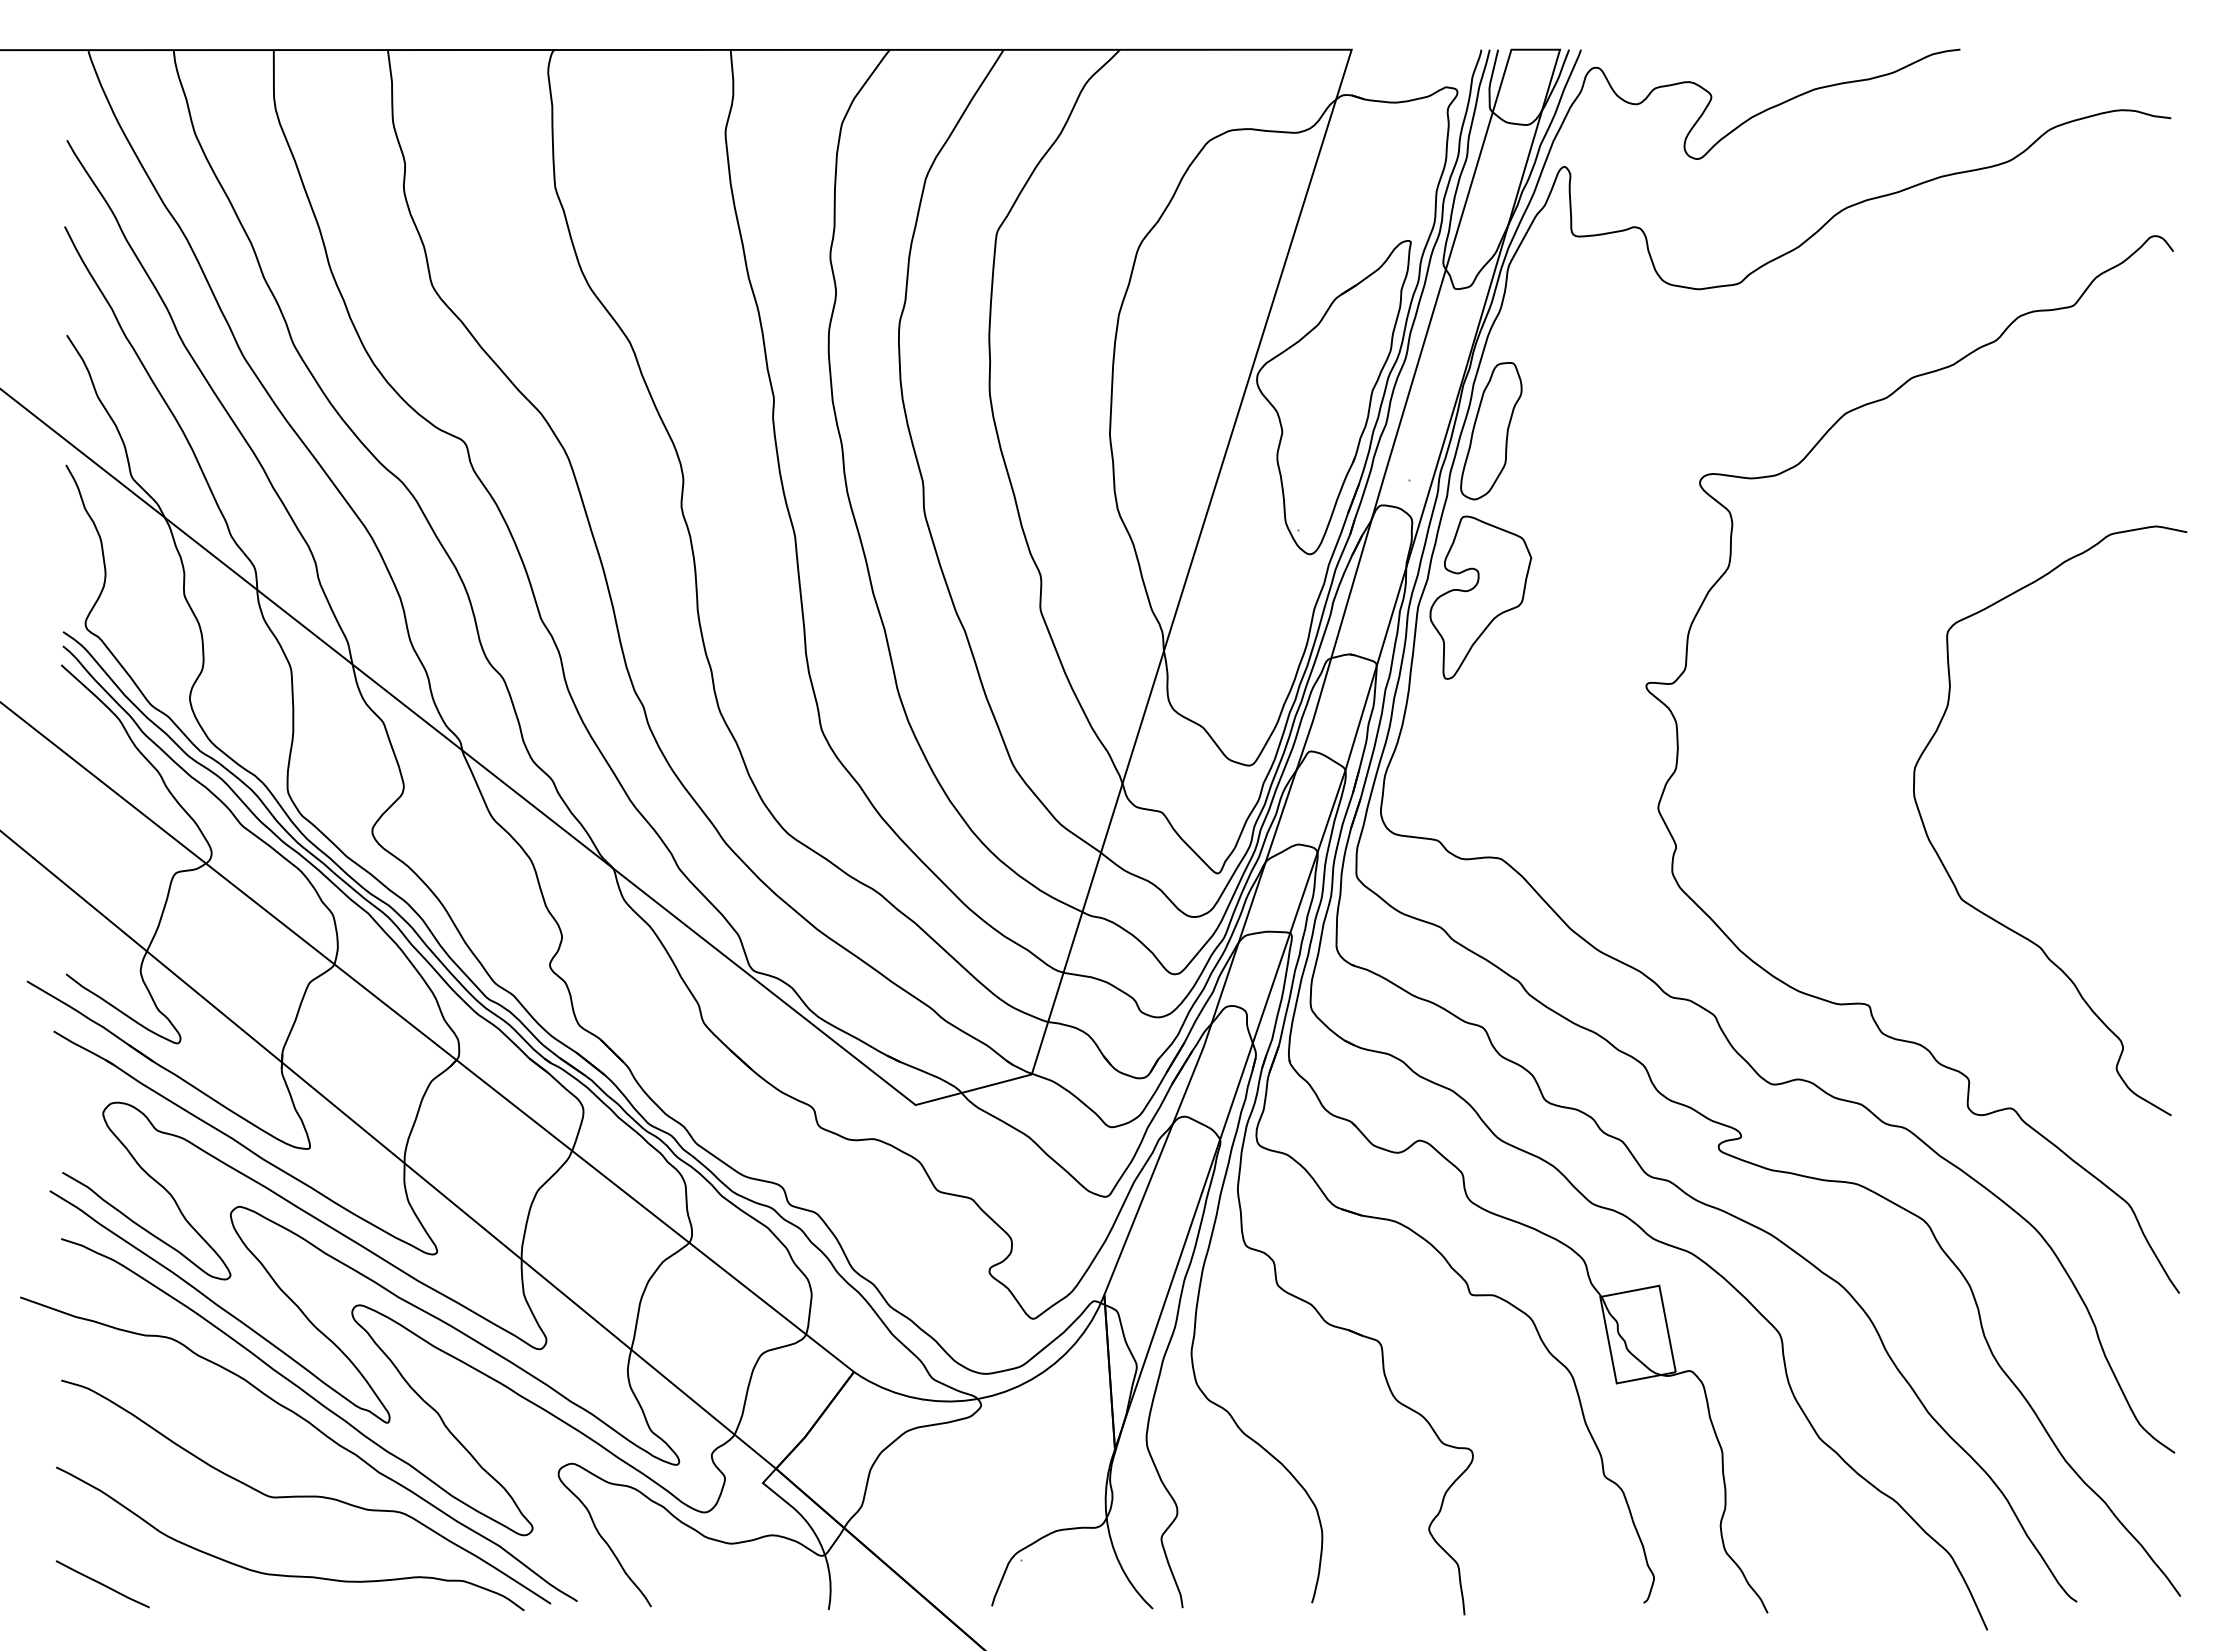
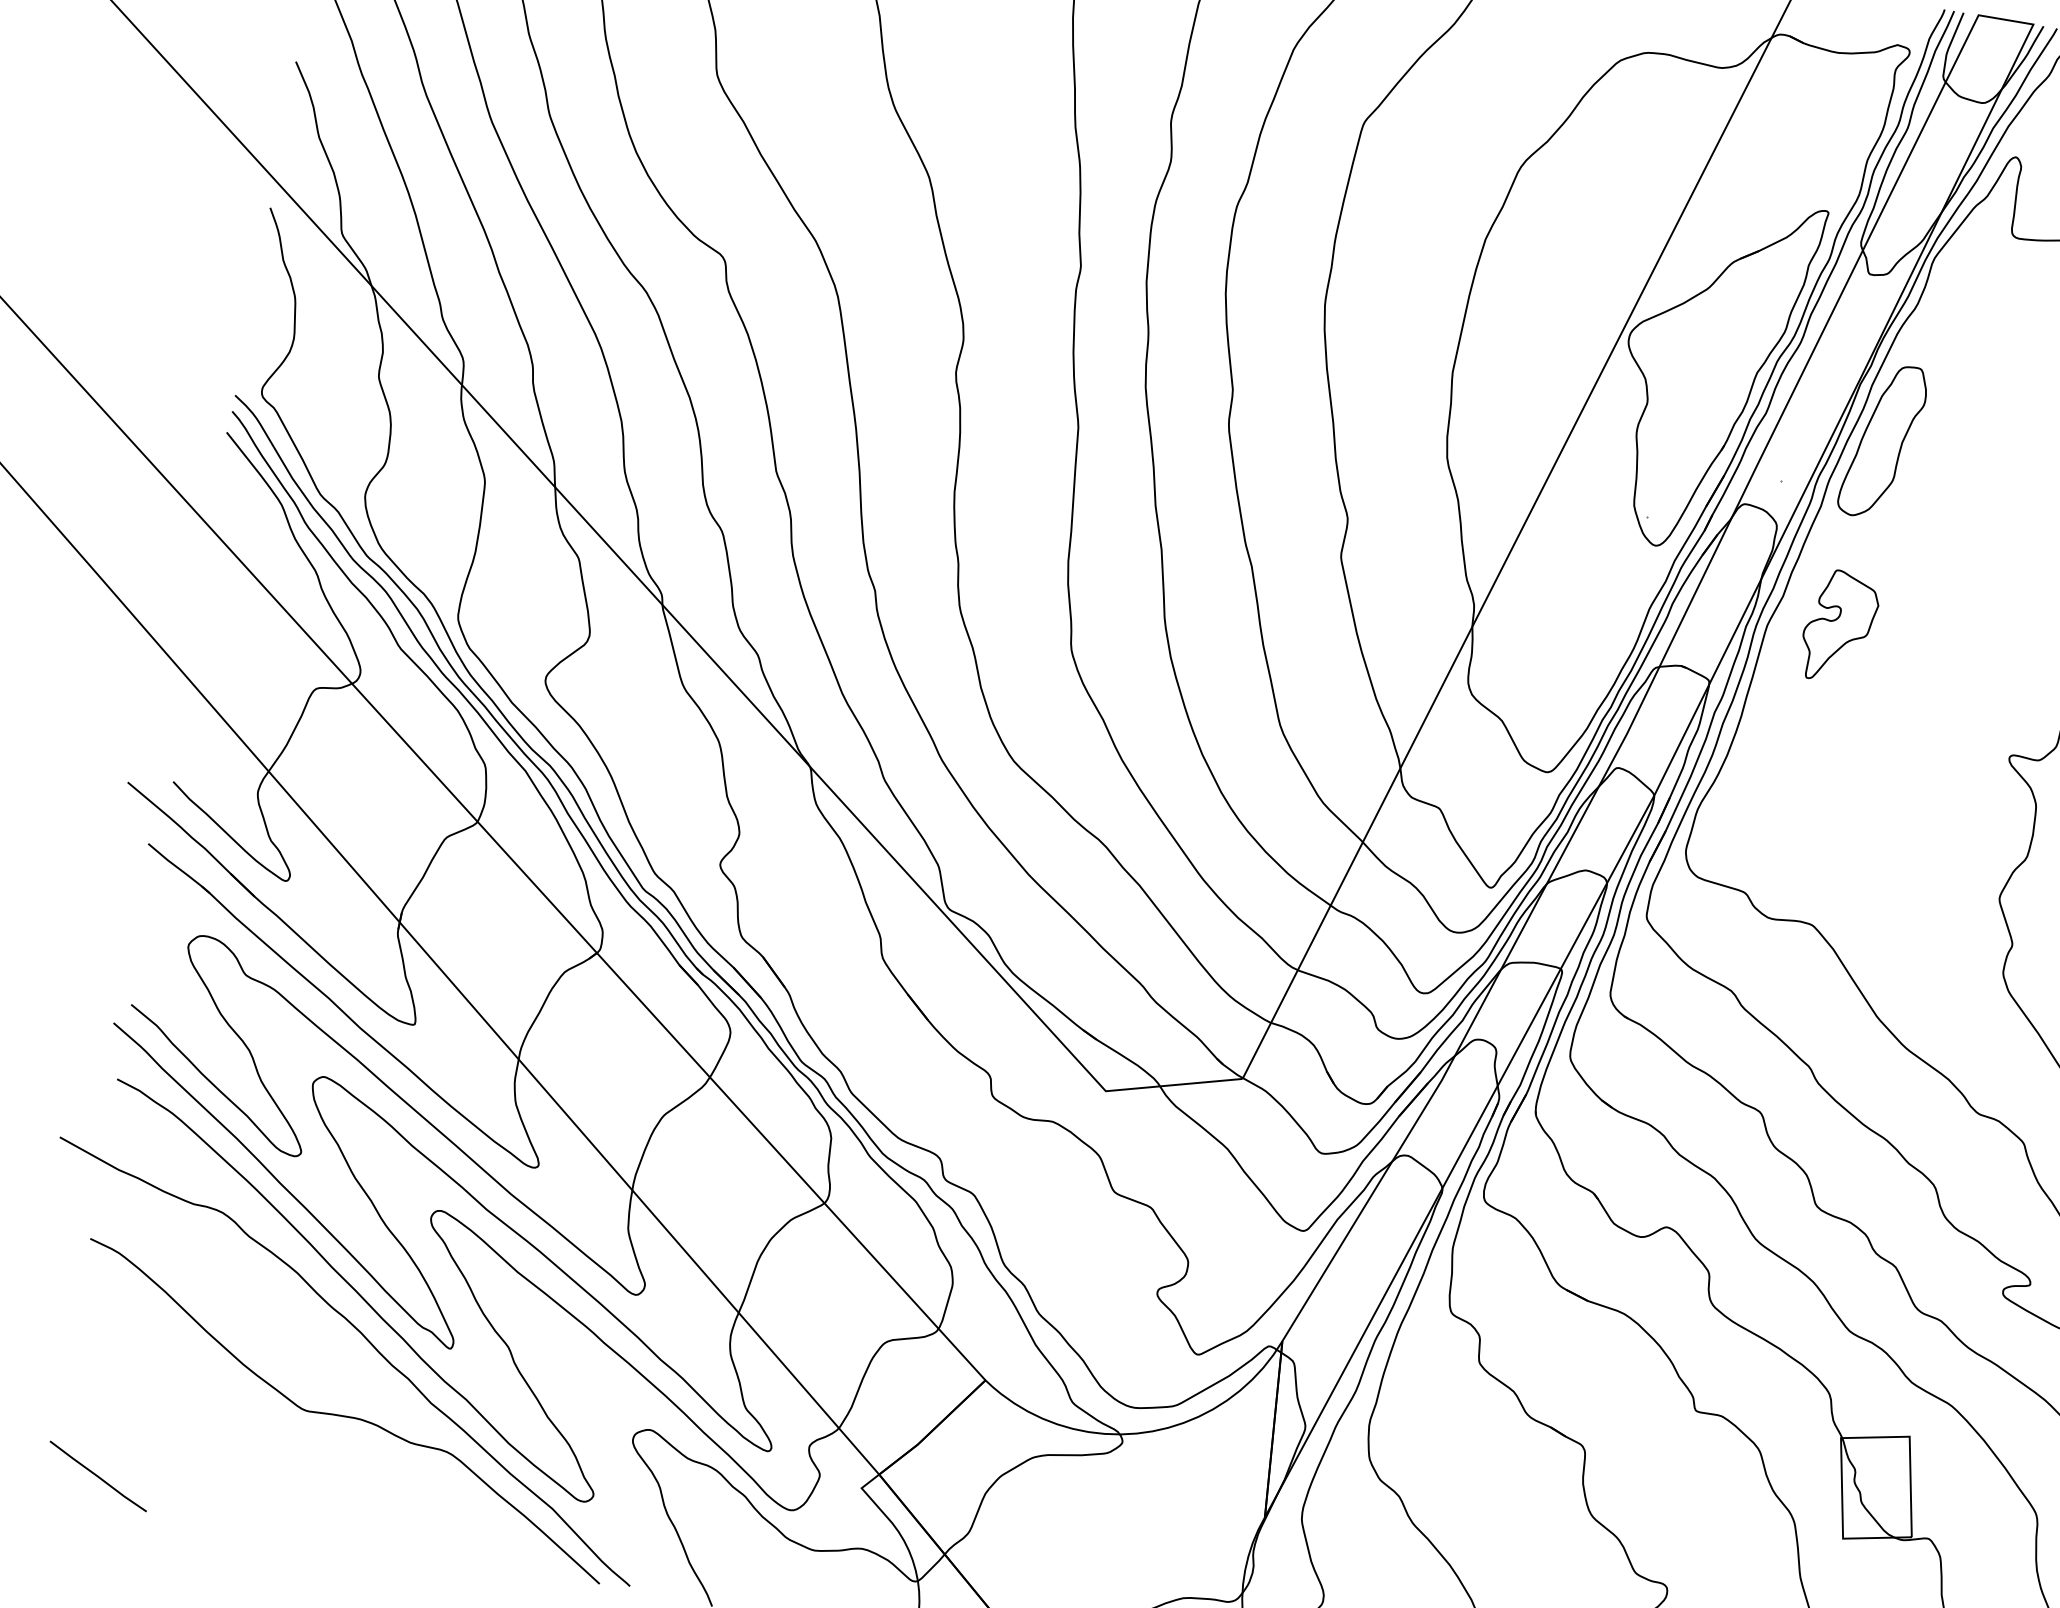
part: (1480, 597) -> (1839, 626), size x0.6
curve: (284, 1574) -> (304, 1500), removed

